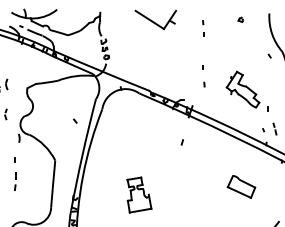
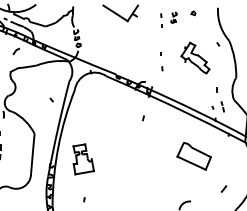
part: (217, 24) -> (173, 17), added
part: (34, 64) -> (16, 51), added
part: (243, 88) -> (195, 57), moved
part: (240, 187) -> (193, 156), size x1.43
part: (139, 195) -> (83, 159), moved

